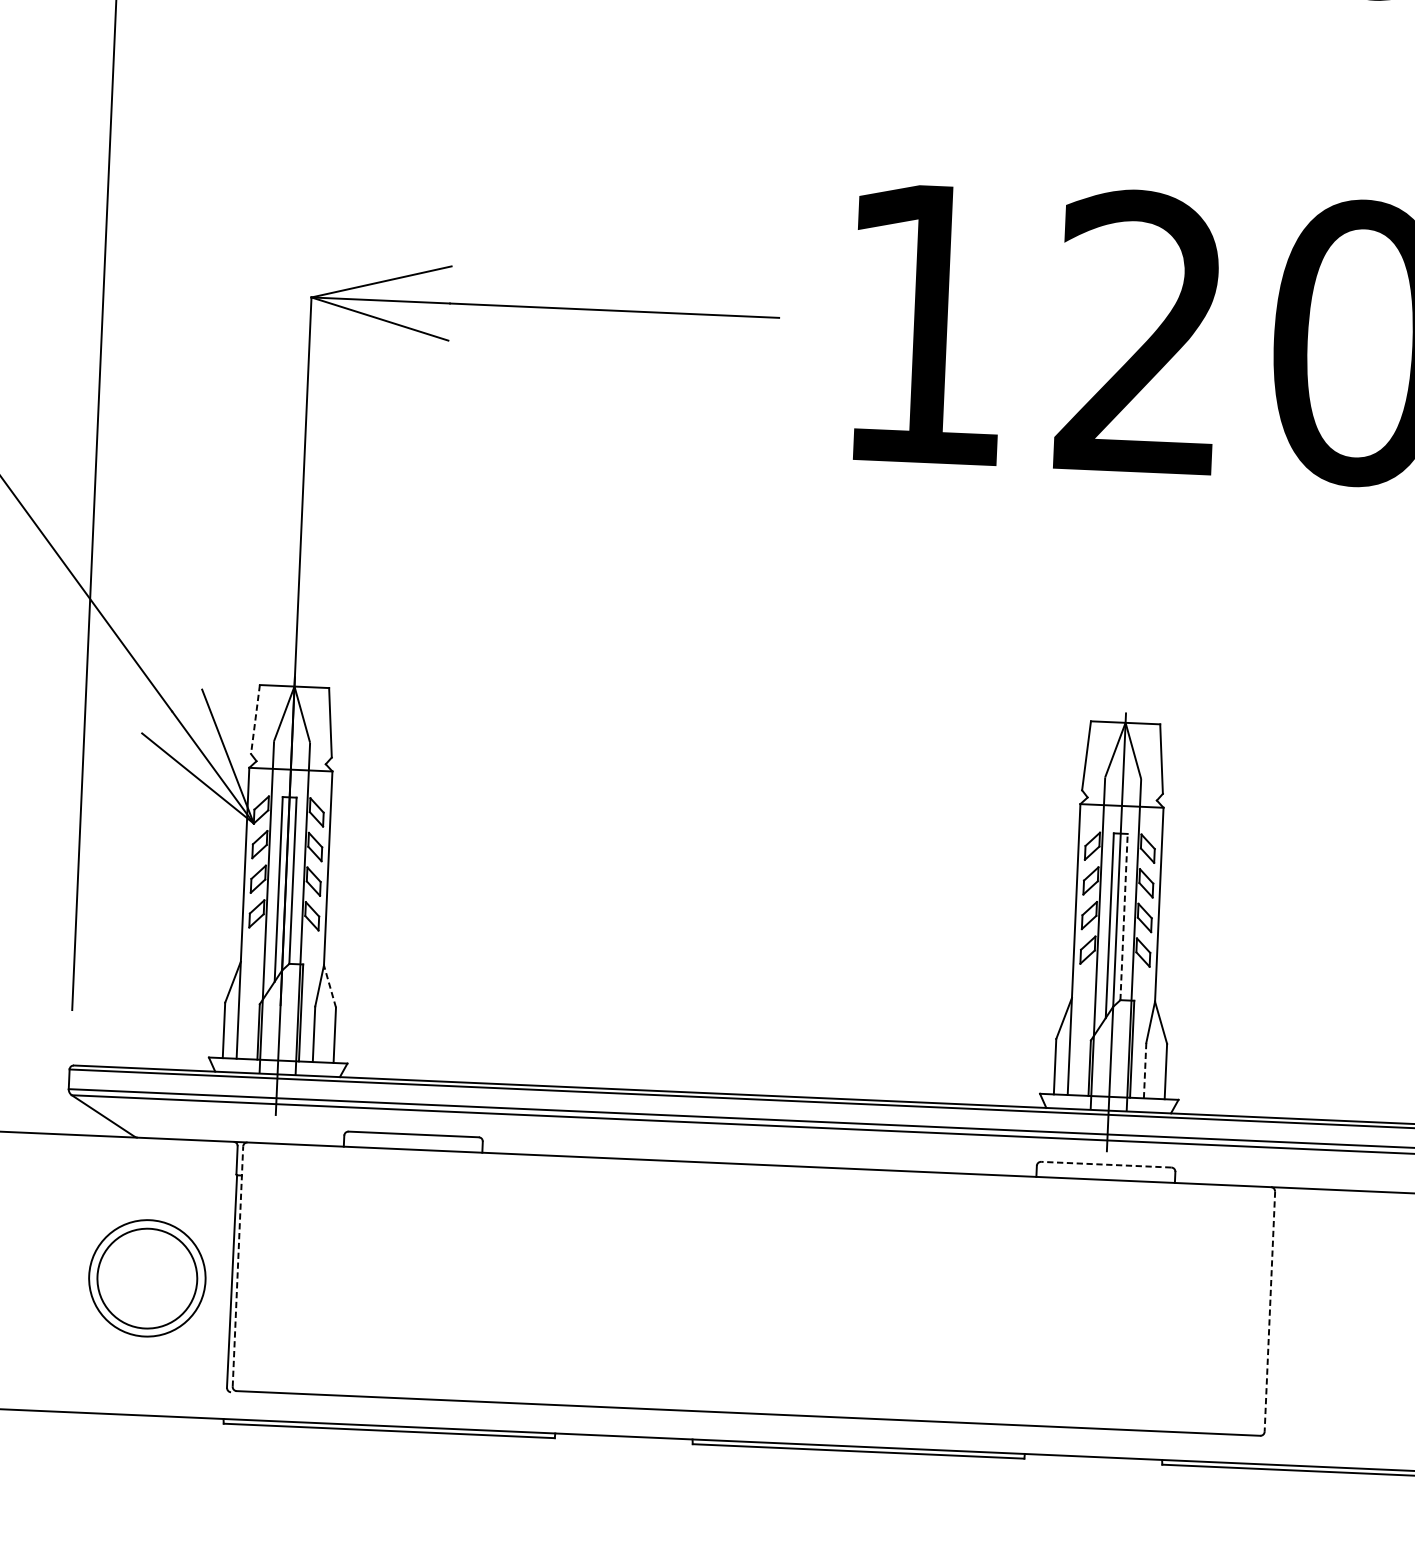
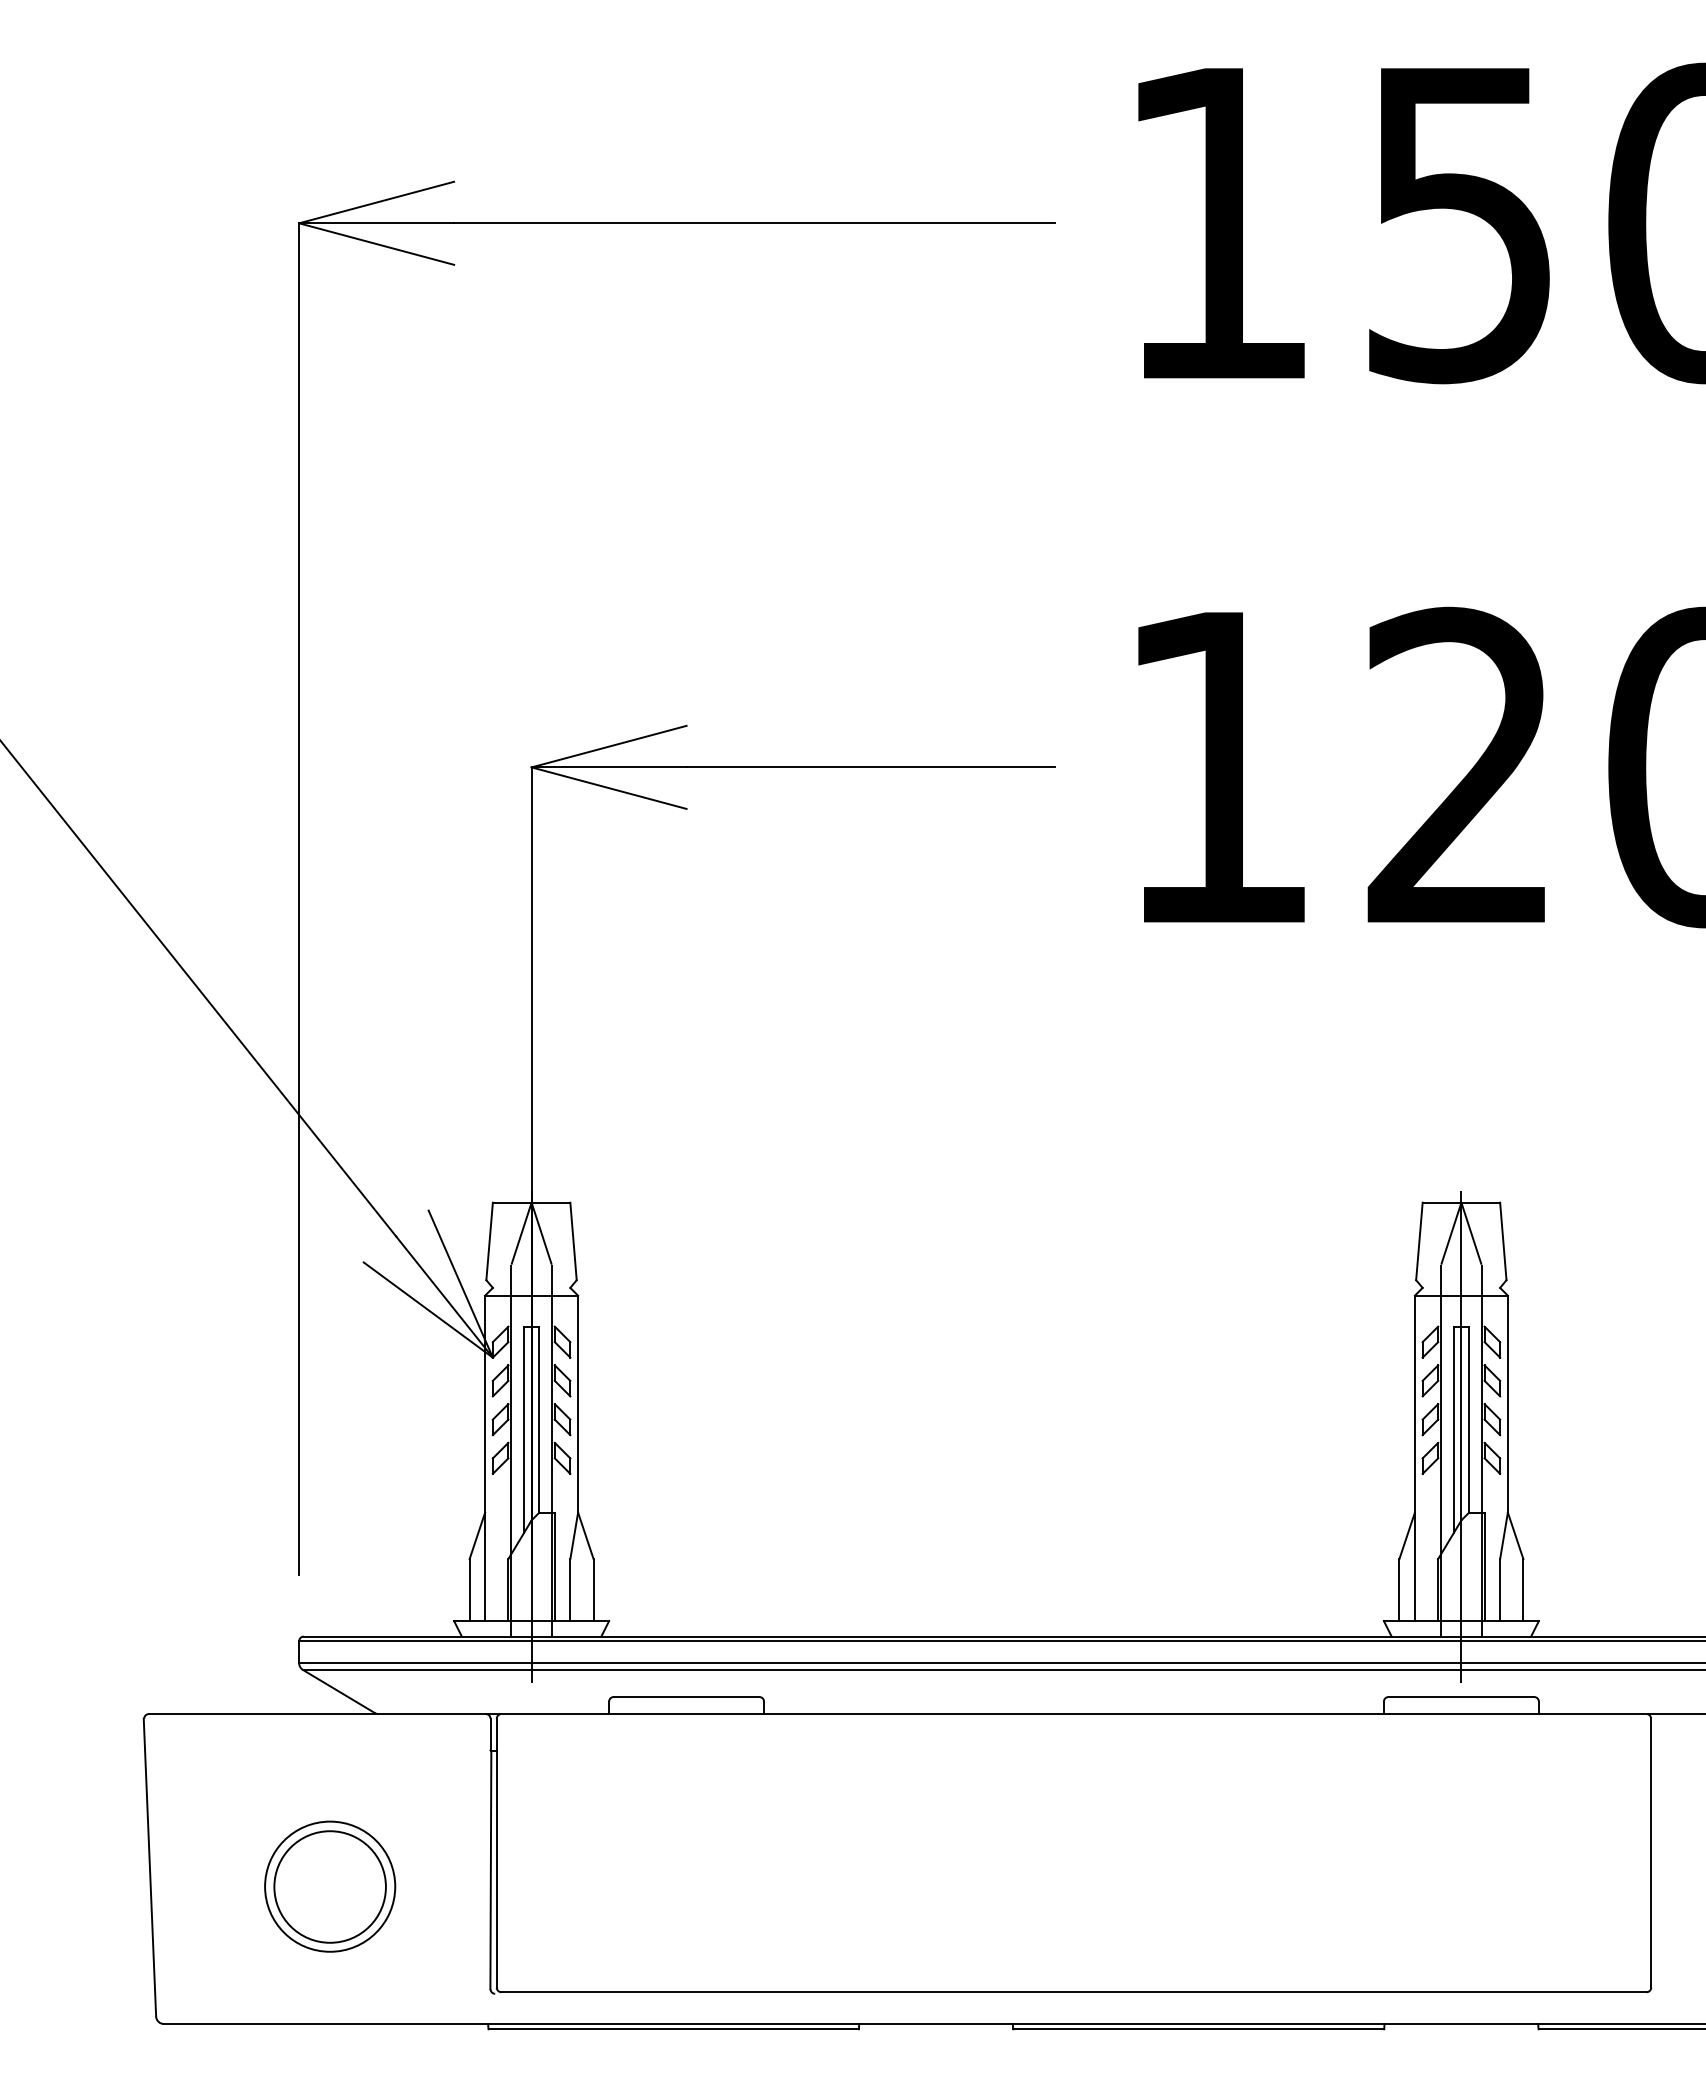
line: (255, 719) -> (489, 1241), dashed -> solid
line: (1124, 916) -> (1469, 1419), dashed -> solid
line: (329, 986) -> (585, 1535), dashed -> solid
line: (1145, 1071) -> (1500, 1590), dashed -> solid
line: (1106, 1165) -> (1461, 1697), dashed -> solid
line: (237, 1266) -> (496, 1852), dashed -> solid
part: (147, 1278) -> (330, 1886), moved
line: (1270, 1311) -> (1651, 1853), dashed -> solid

